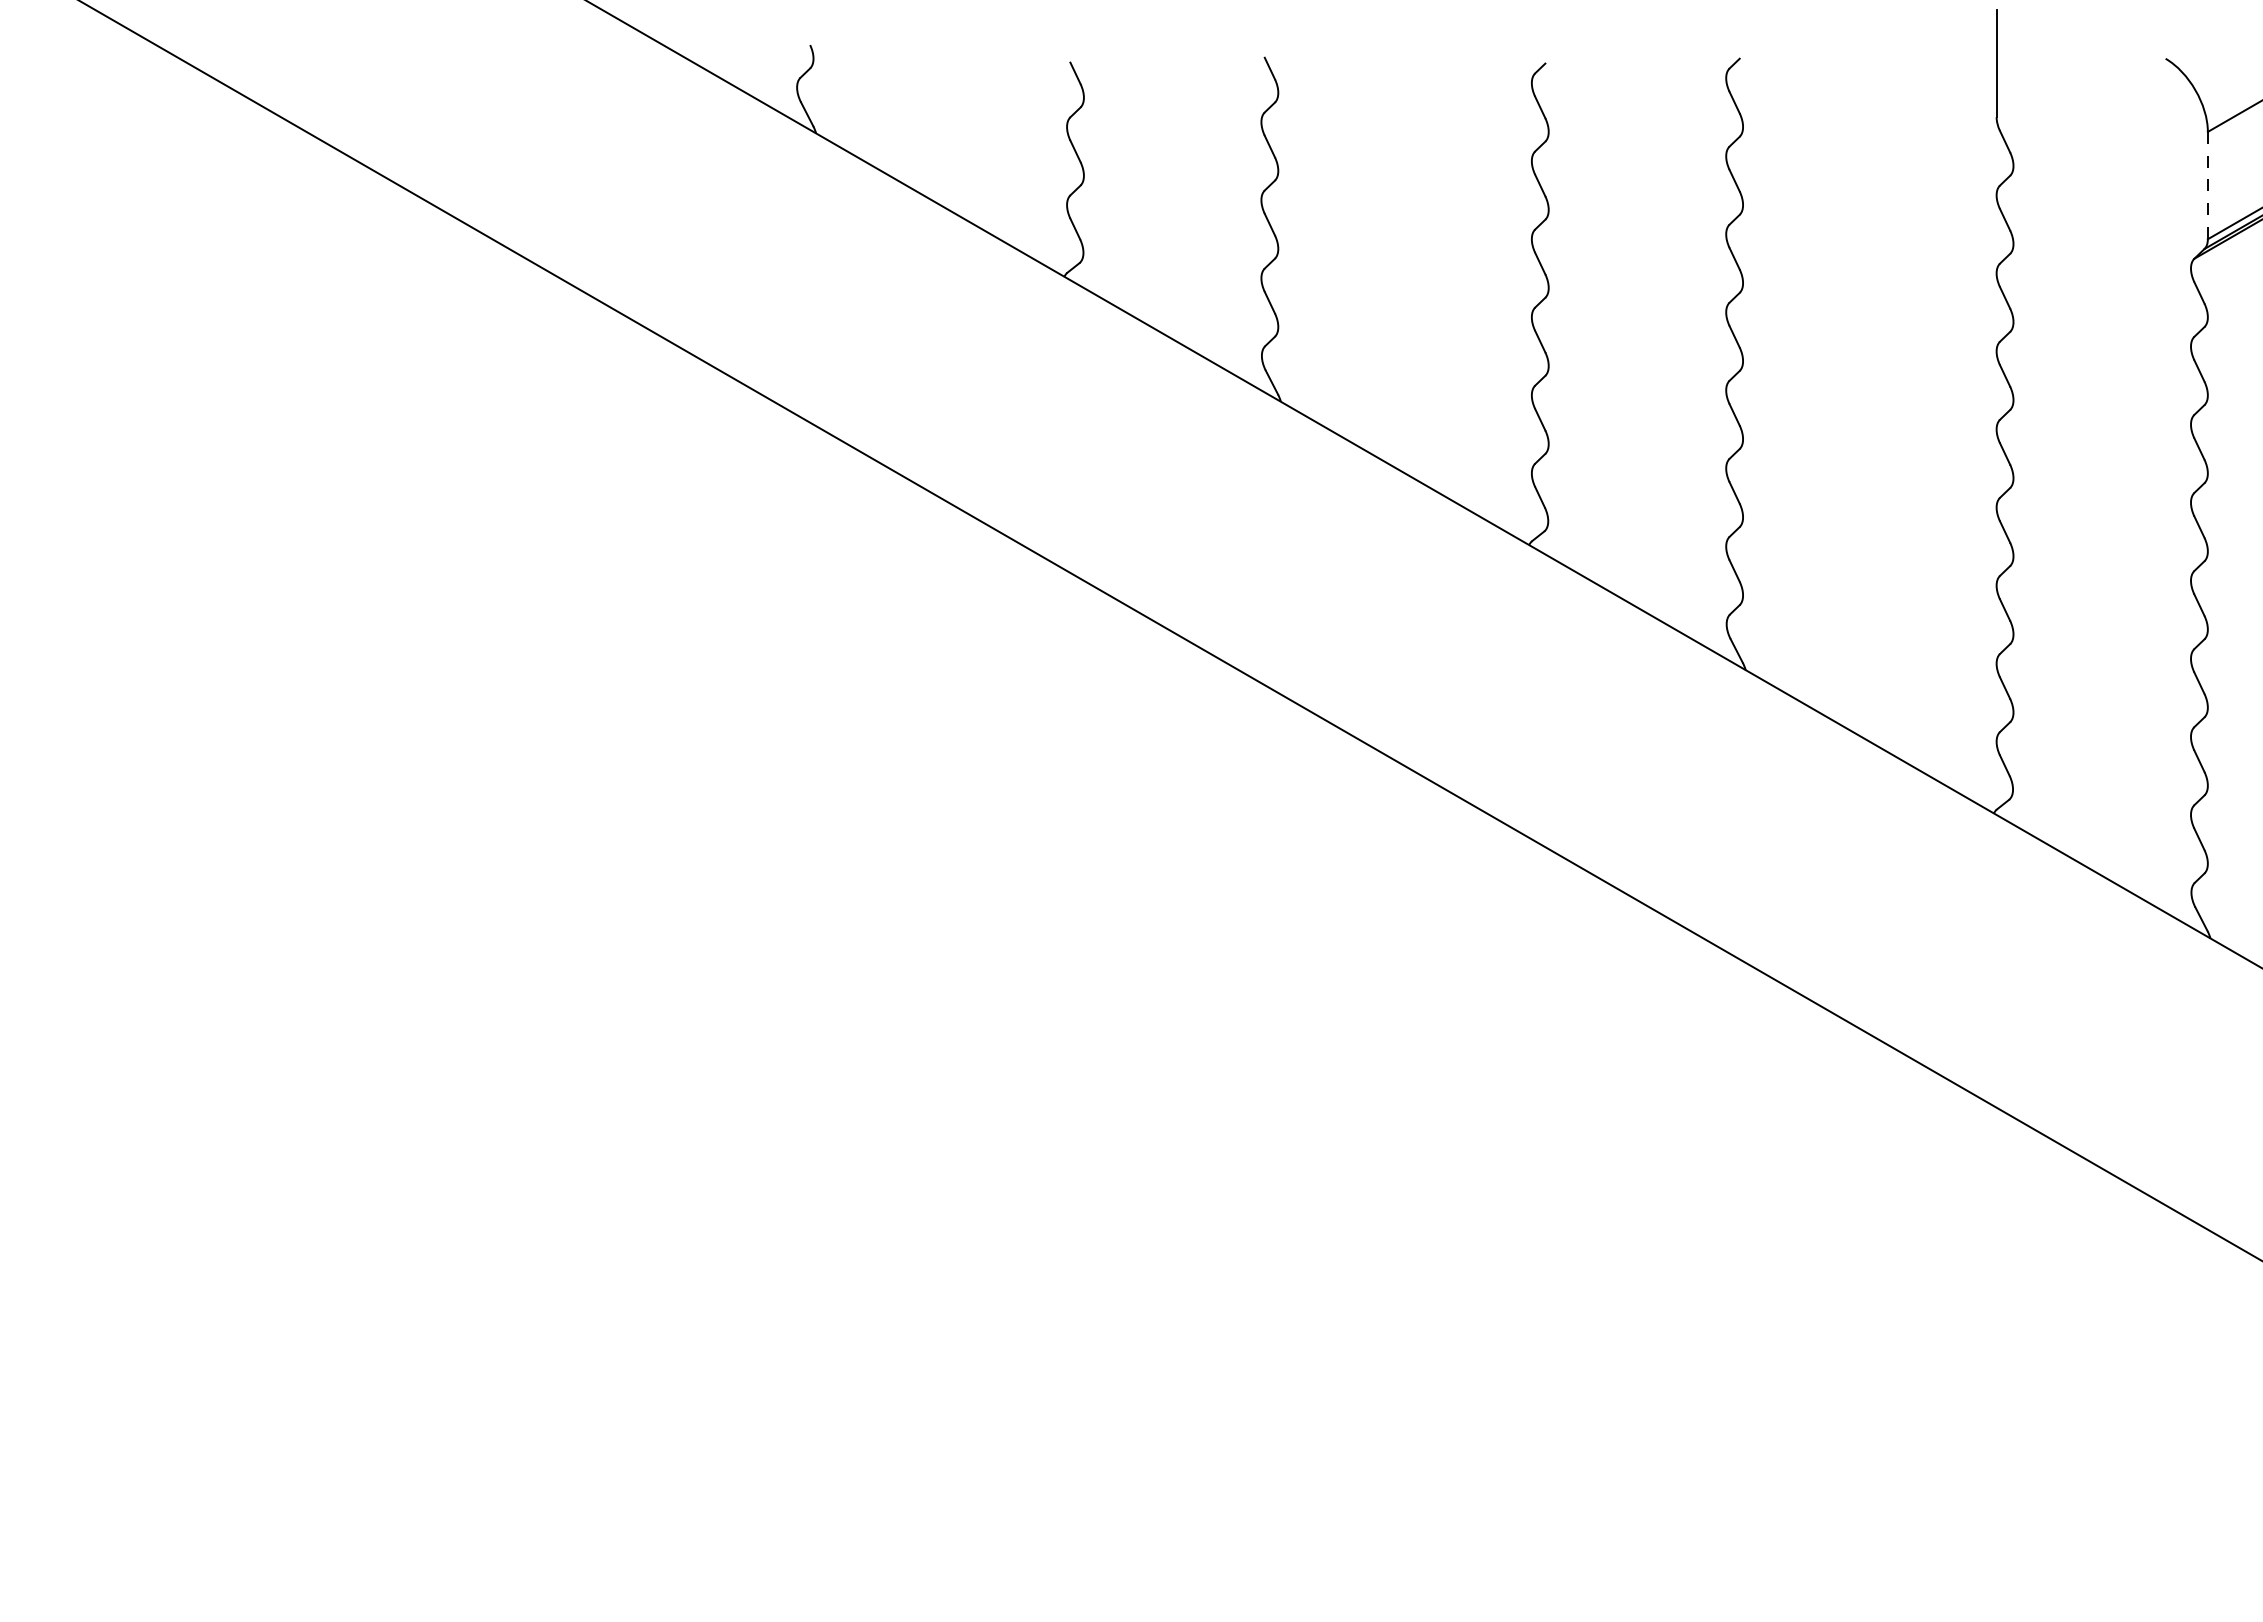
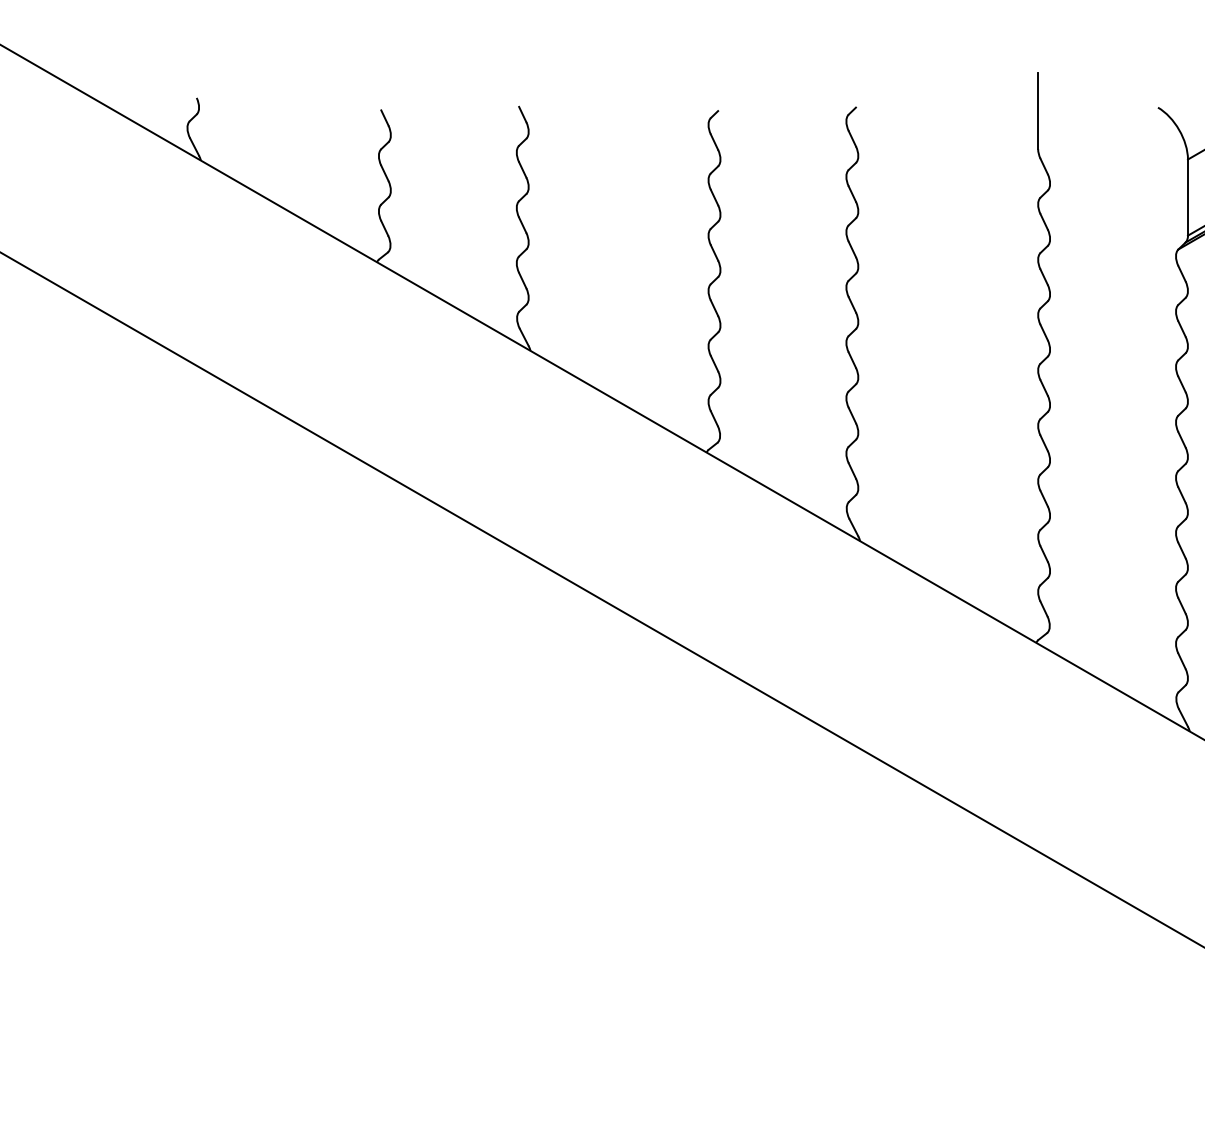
line: (2207, 185) -> (1187, 197), dashed -> solid

